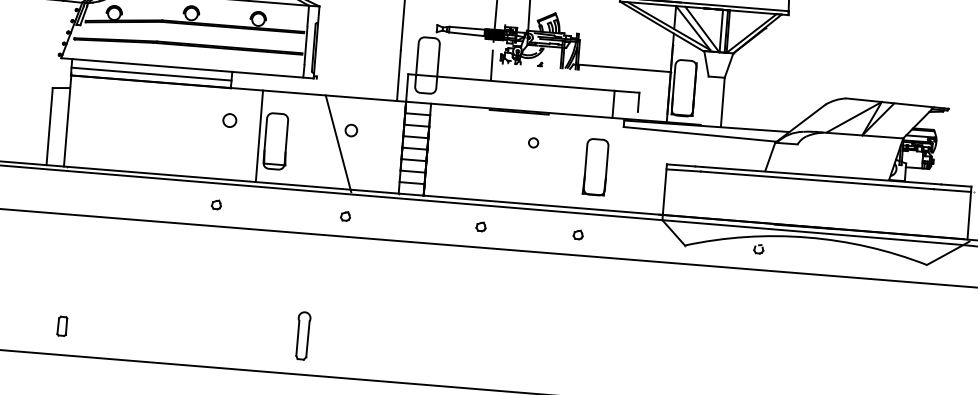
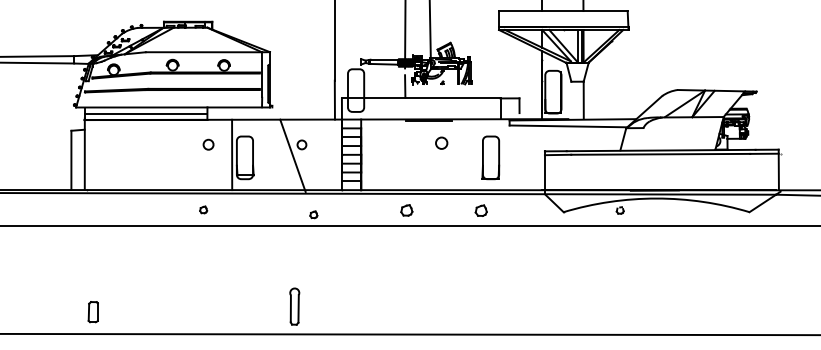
line: (625, 68) -> (507, 80), removed
circle: (533, 142) -> (441, 142), size x1.6
part: (345, 215) -> (313, 214), moved
part: (480, 226) -> (406, 210), size x1.6
part: (578, 234) -> (481, 210), size x1.6
part: (62, 325) -> (93, 311), size x1.4
part: (302, 335) -> (294, 306), moved

